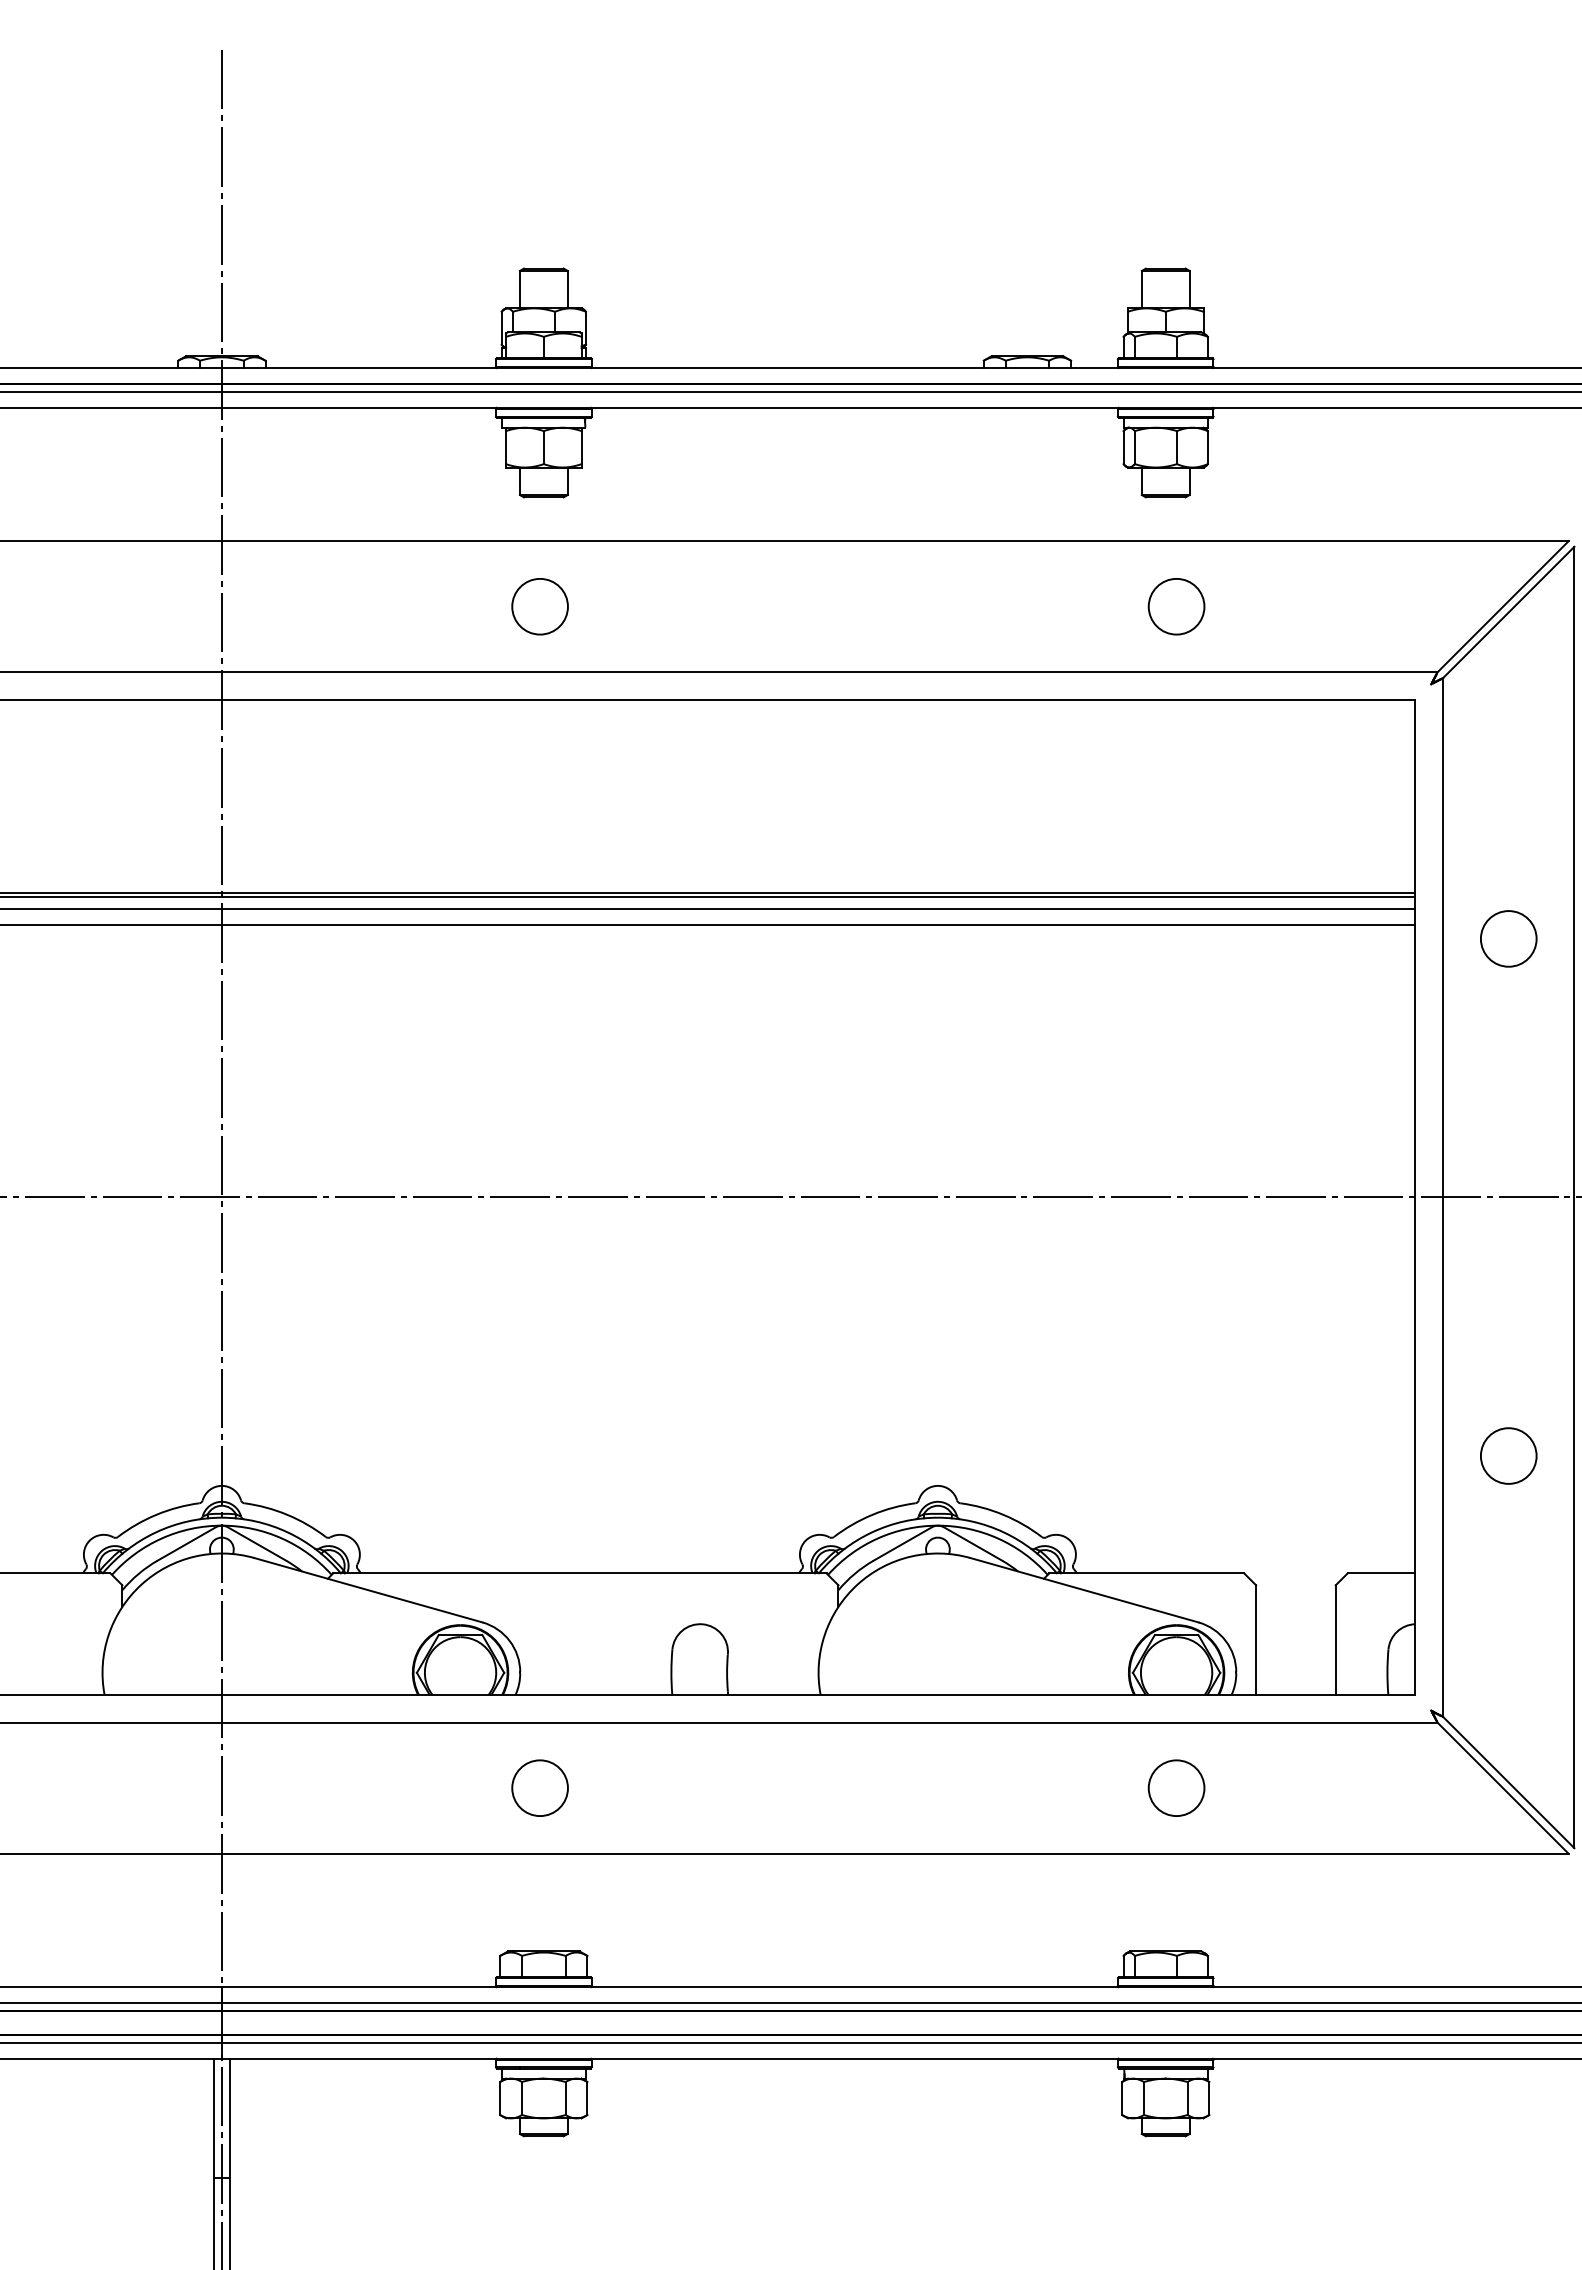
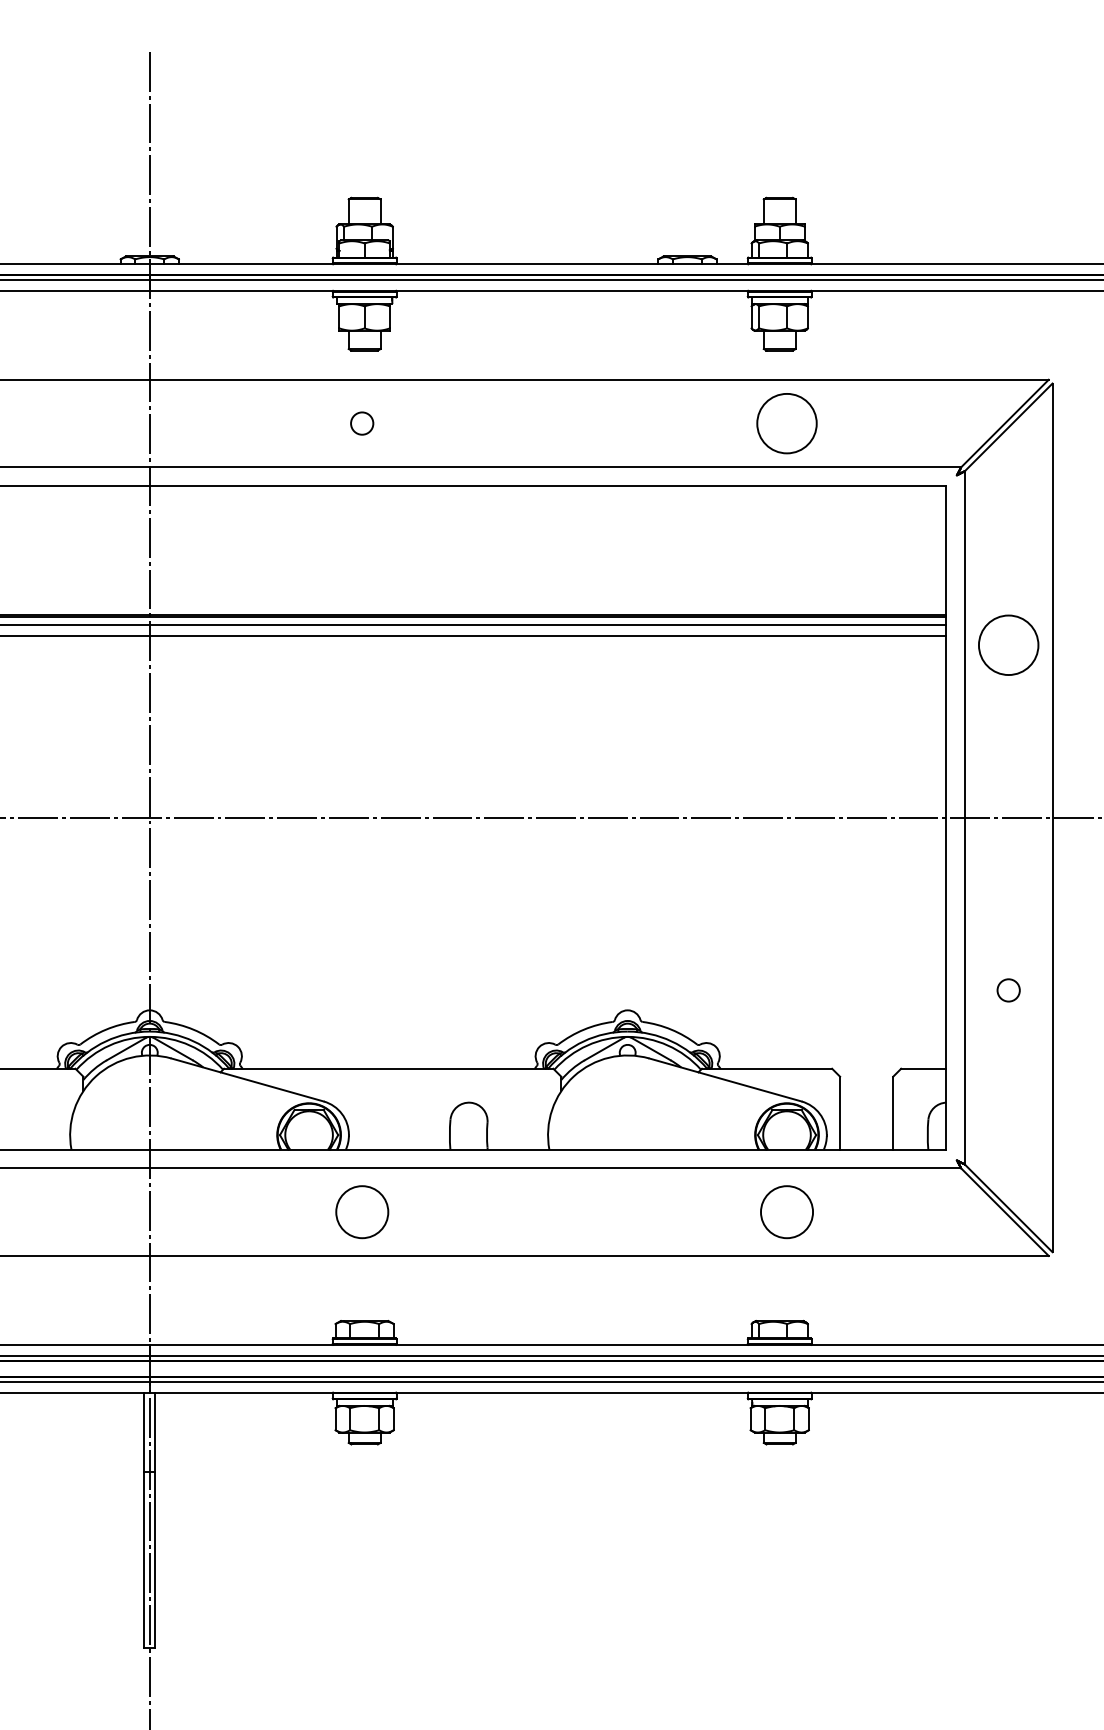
circle: (539, 606) -> (361, 423), size x0.6
circle: (1175, 606) -> (786, 423), size x1.6
circle: (1508, 937) -> (1008, 644), size x1.6
circle: (1508, 1456) -> (1008, 990), size x0.6
circle: (539, 1787) -> (361, 1211), size x1.4
circle: (1175, 1787) -> (786, 1211), size x1.4

